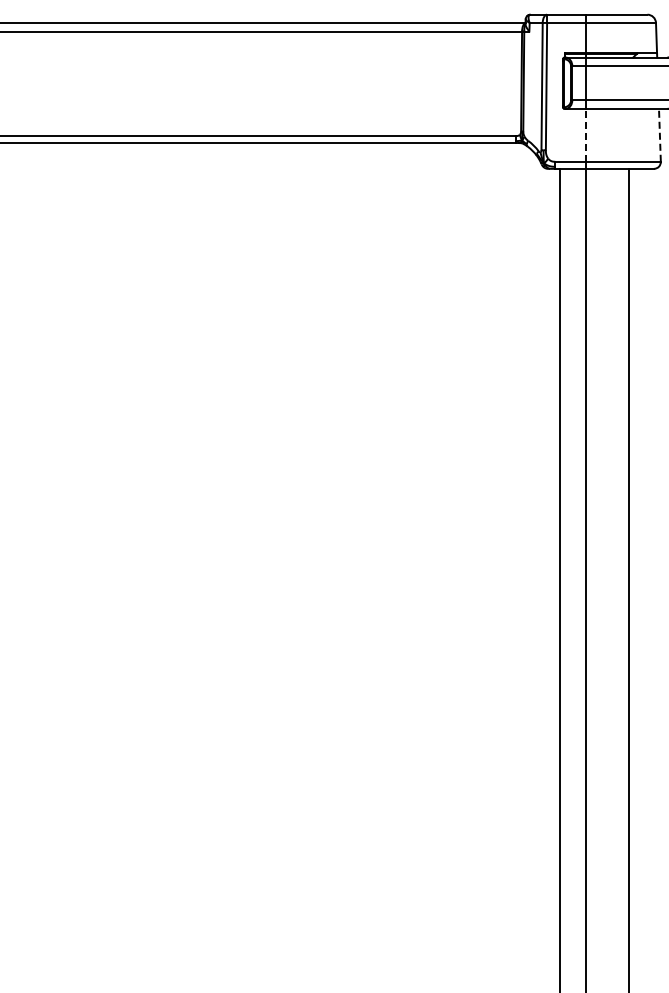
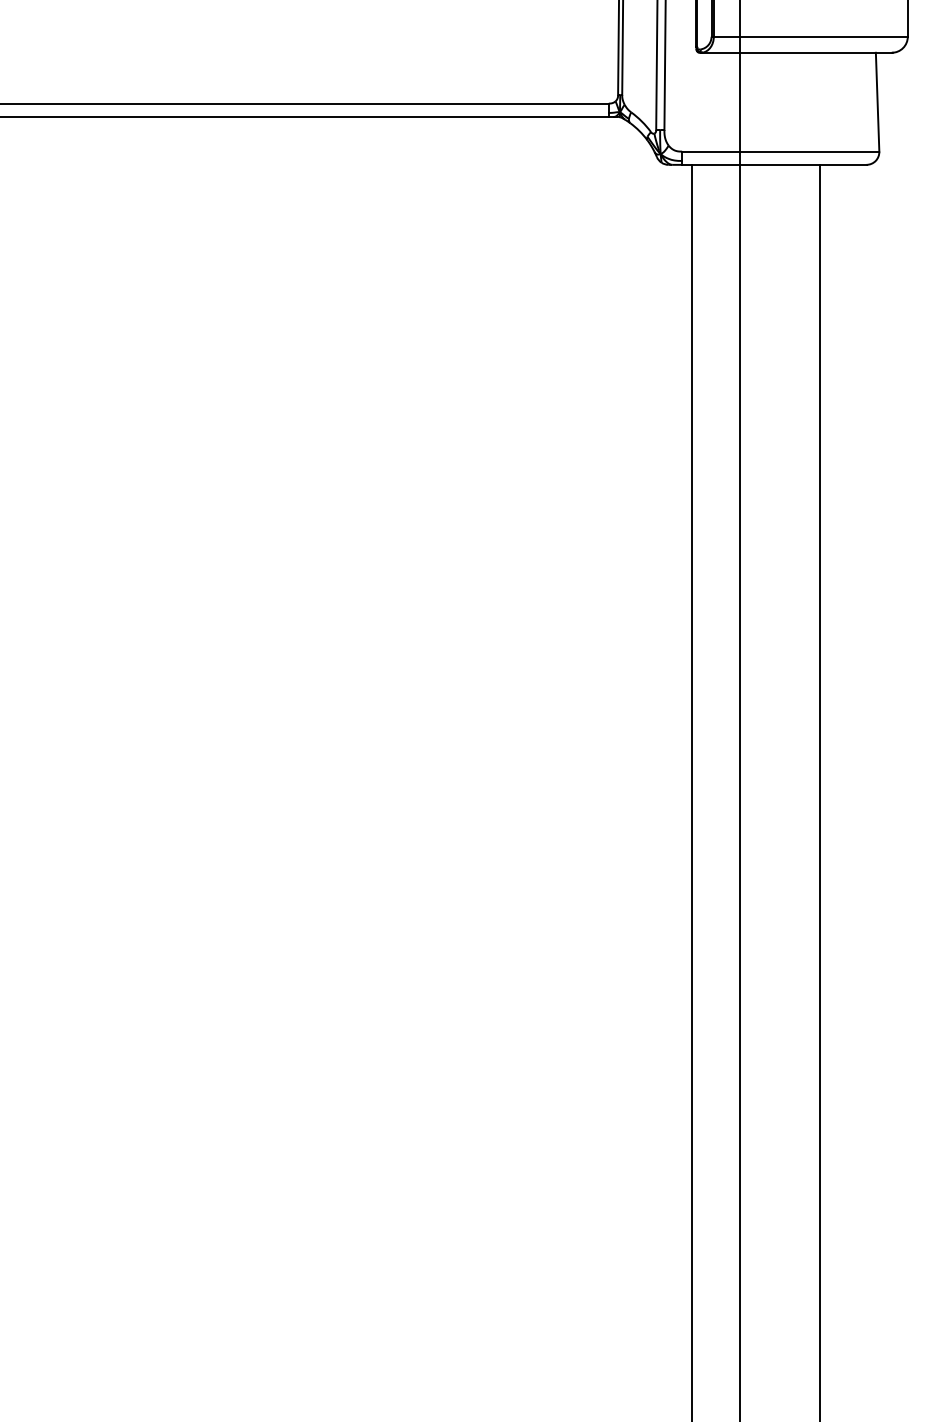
line: (586, 134) -> (740, 100), dashed -> solid
line: (659, 134) -> (876, 100), dashed -> solid

